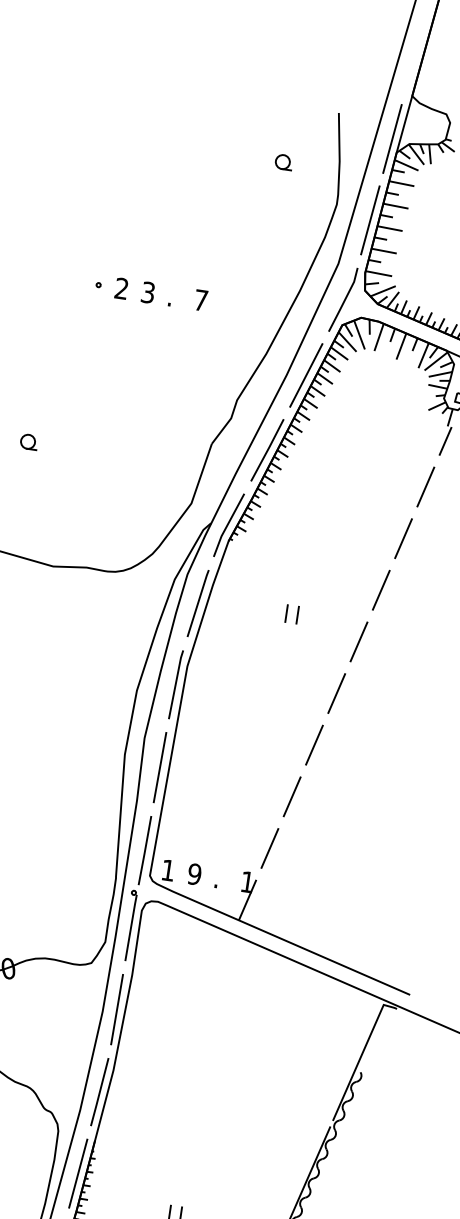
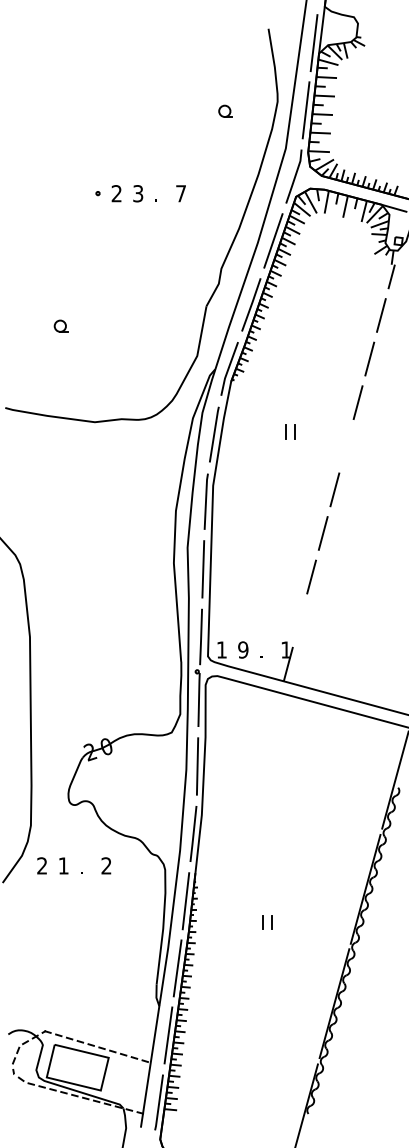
part: (283, 161) -> (225, 110), moved
line: (359, 640) -> (346, 445), removed
line: (269, 848) -> (299, 620), removed

